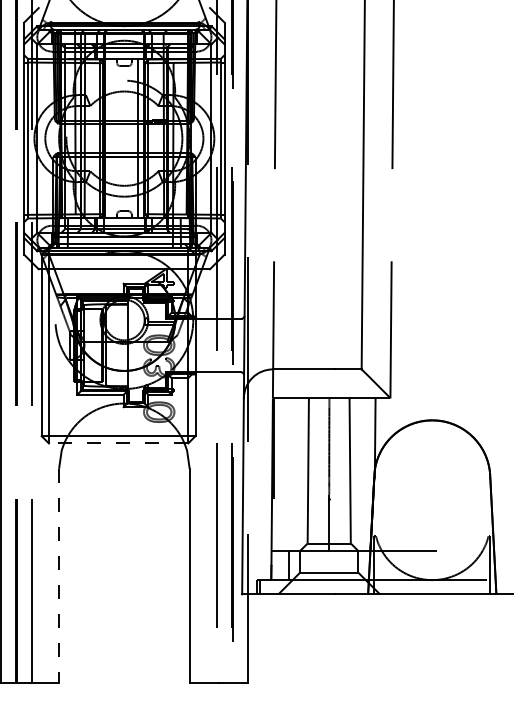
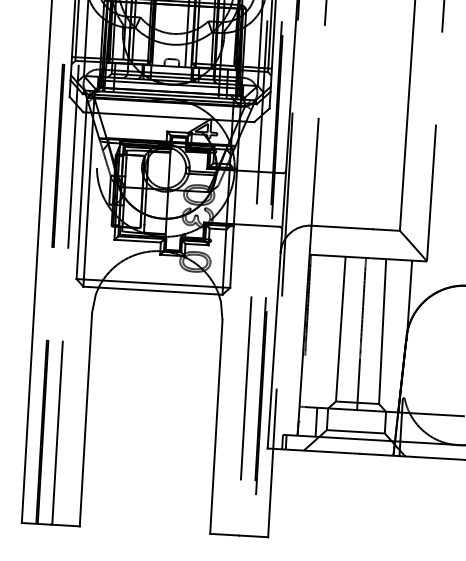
line: (118, 443) -> (152, 290), dashed -> solid
line: (59, 576) -> (86, 420), dashed -> solid

